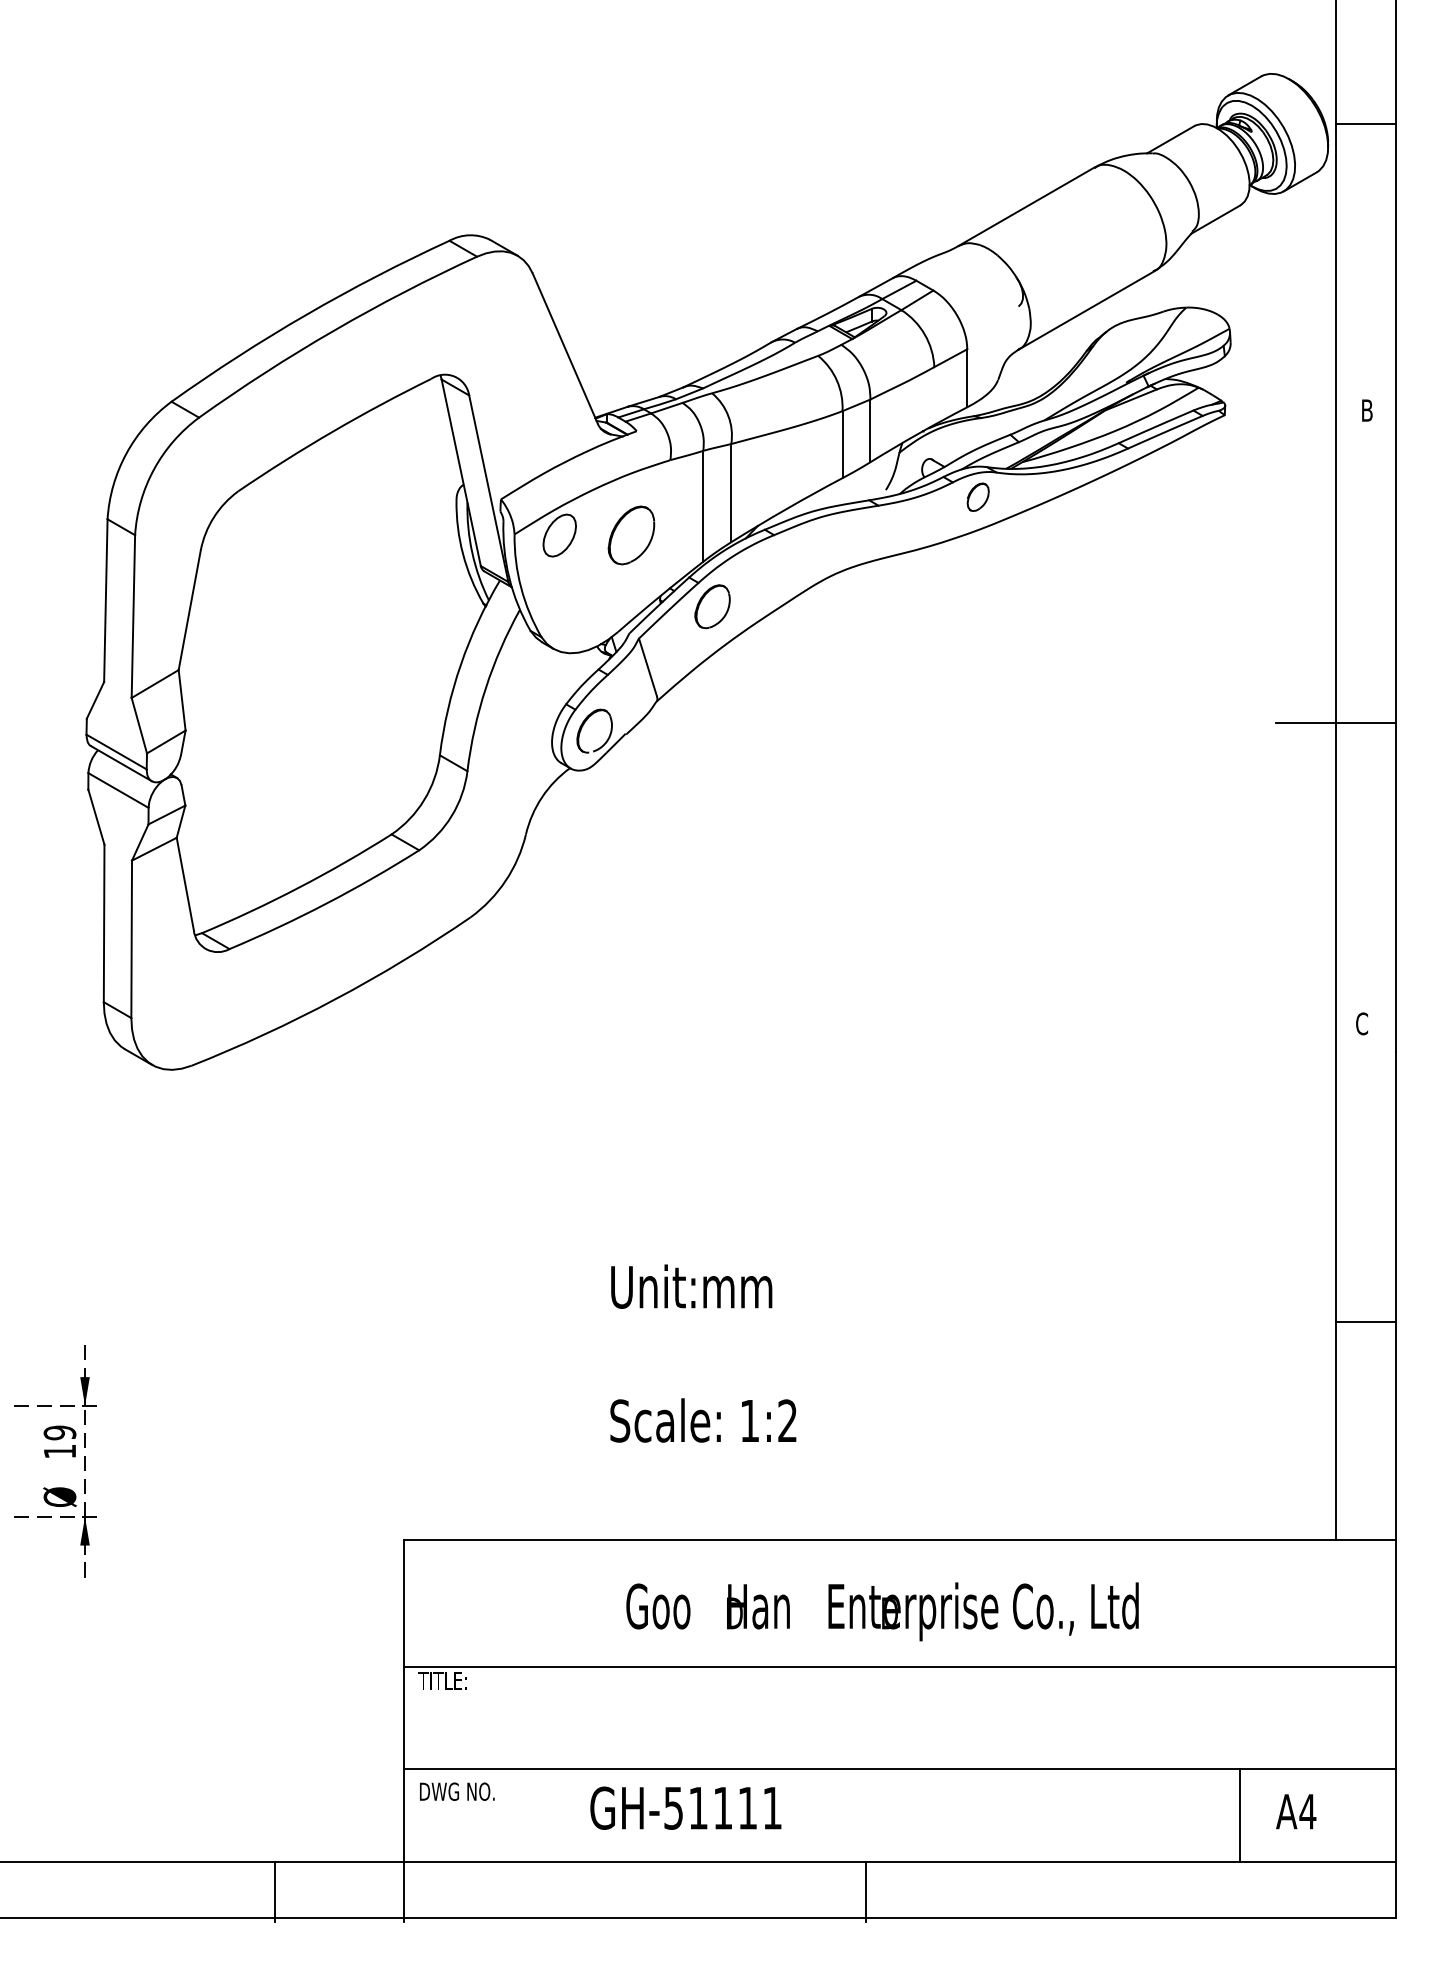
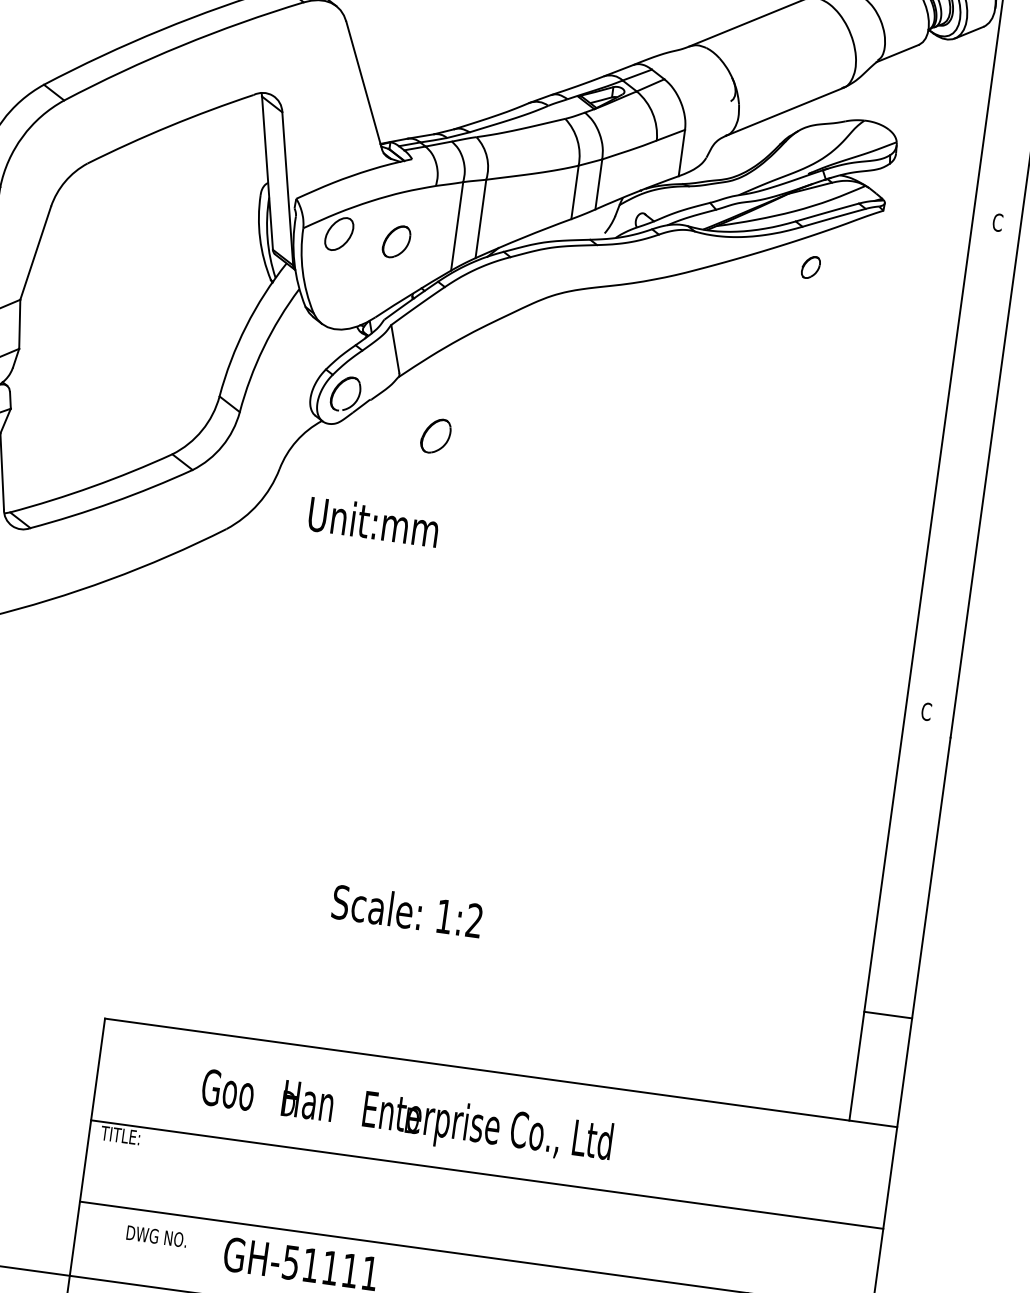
text: (1367, 410) -> (997, 222), B -> C
part: (977, 496) -> (810, 266), moved
part: (631, 535) -> (396, 241), size x0.7
part: (712, 606) -> (435, 435), moved
line: (1336, 723) -> (938, 469), removed
text: (691, 1286) -> (373, 521), moved
line: (1366, 1322) -> (888, 1015), moved
text: (703, 1420) -> (407, 911), moved
text: (882, 1611) -> (406, 1118), moved
text: (457, 1791) -> (157, 1236), moved

